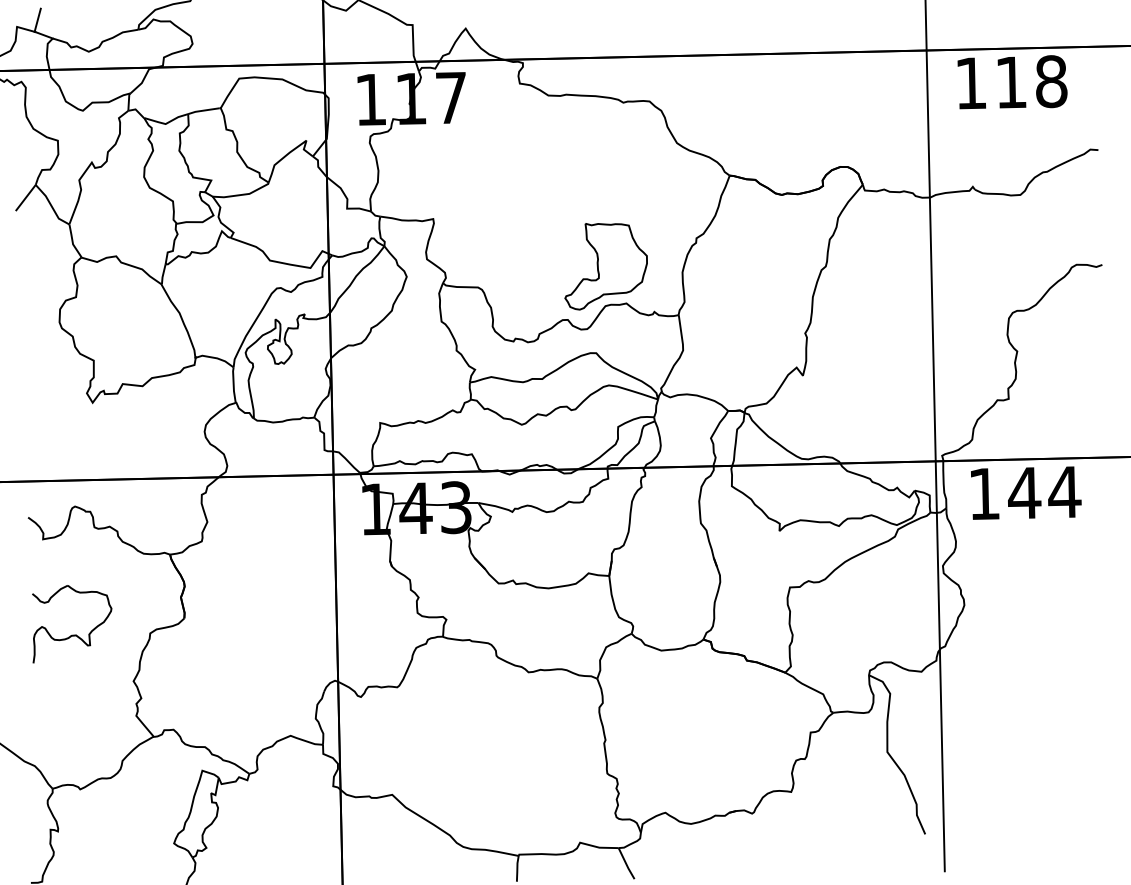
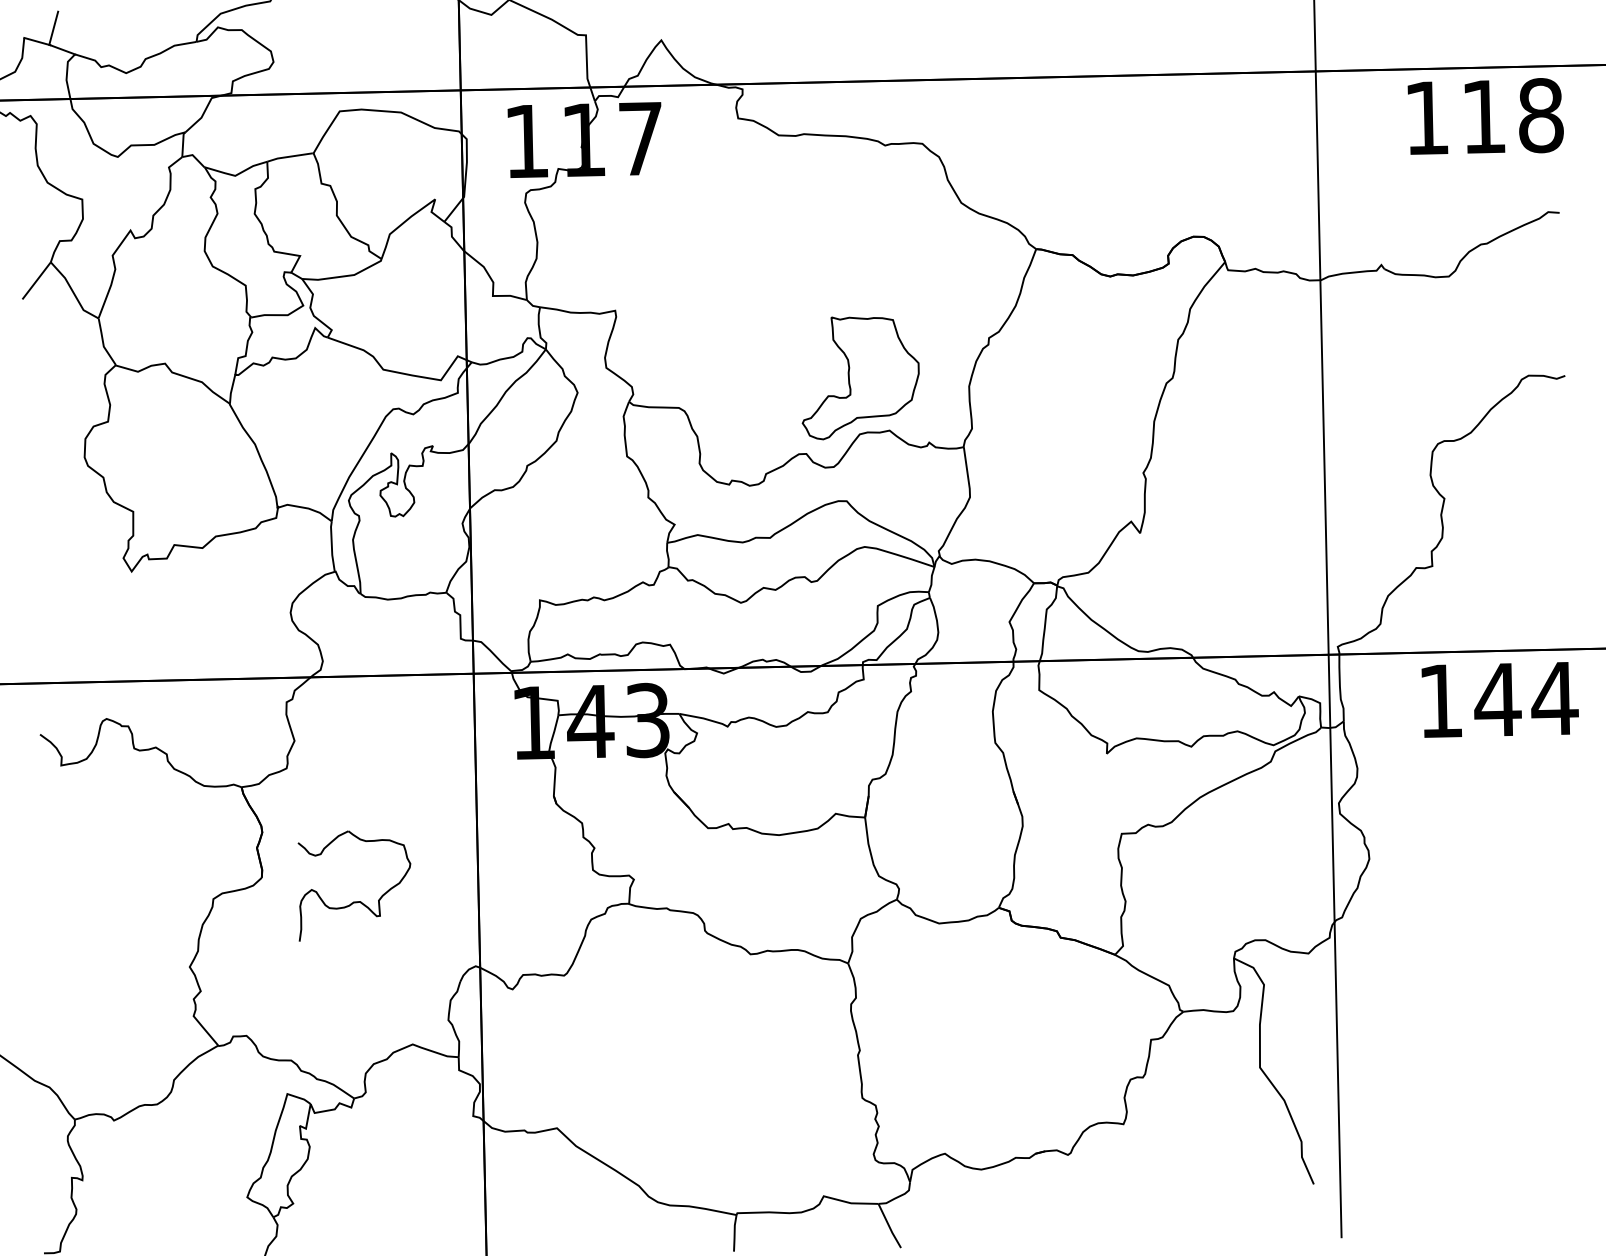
text: (1012, 82) -> (1485, 116), moved
text: (1025, 492) -> (1499, 699), moved
part: (72, 635) -> (354, 901), moved

